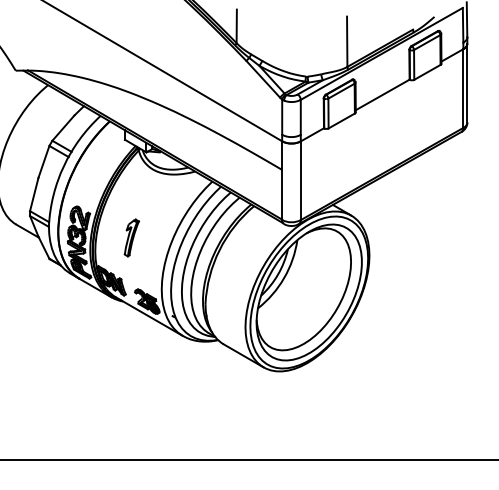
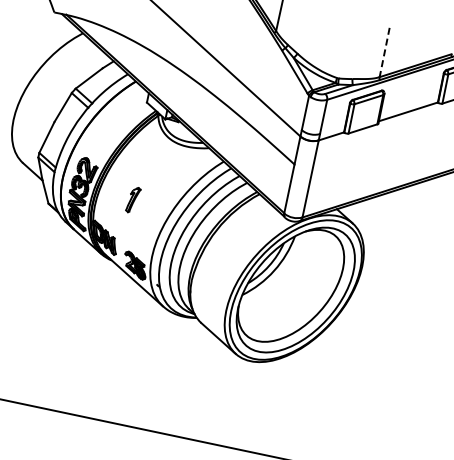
line: (347, 42) -> (384, 53), solid -> dashed
part: (131, 237) -> (133, 199), size x0.7

